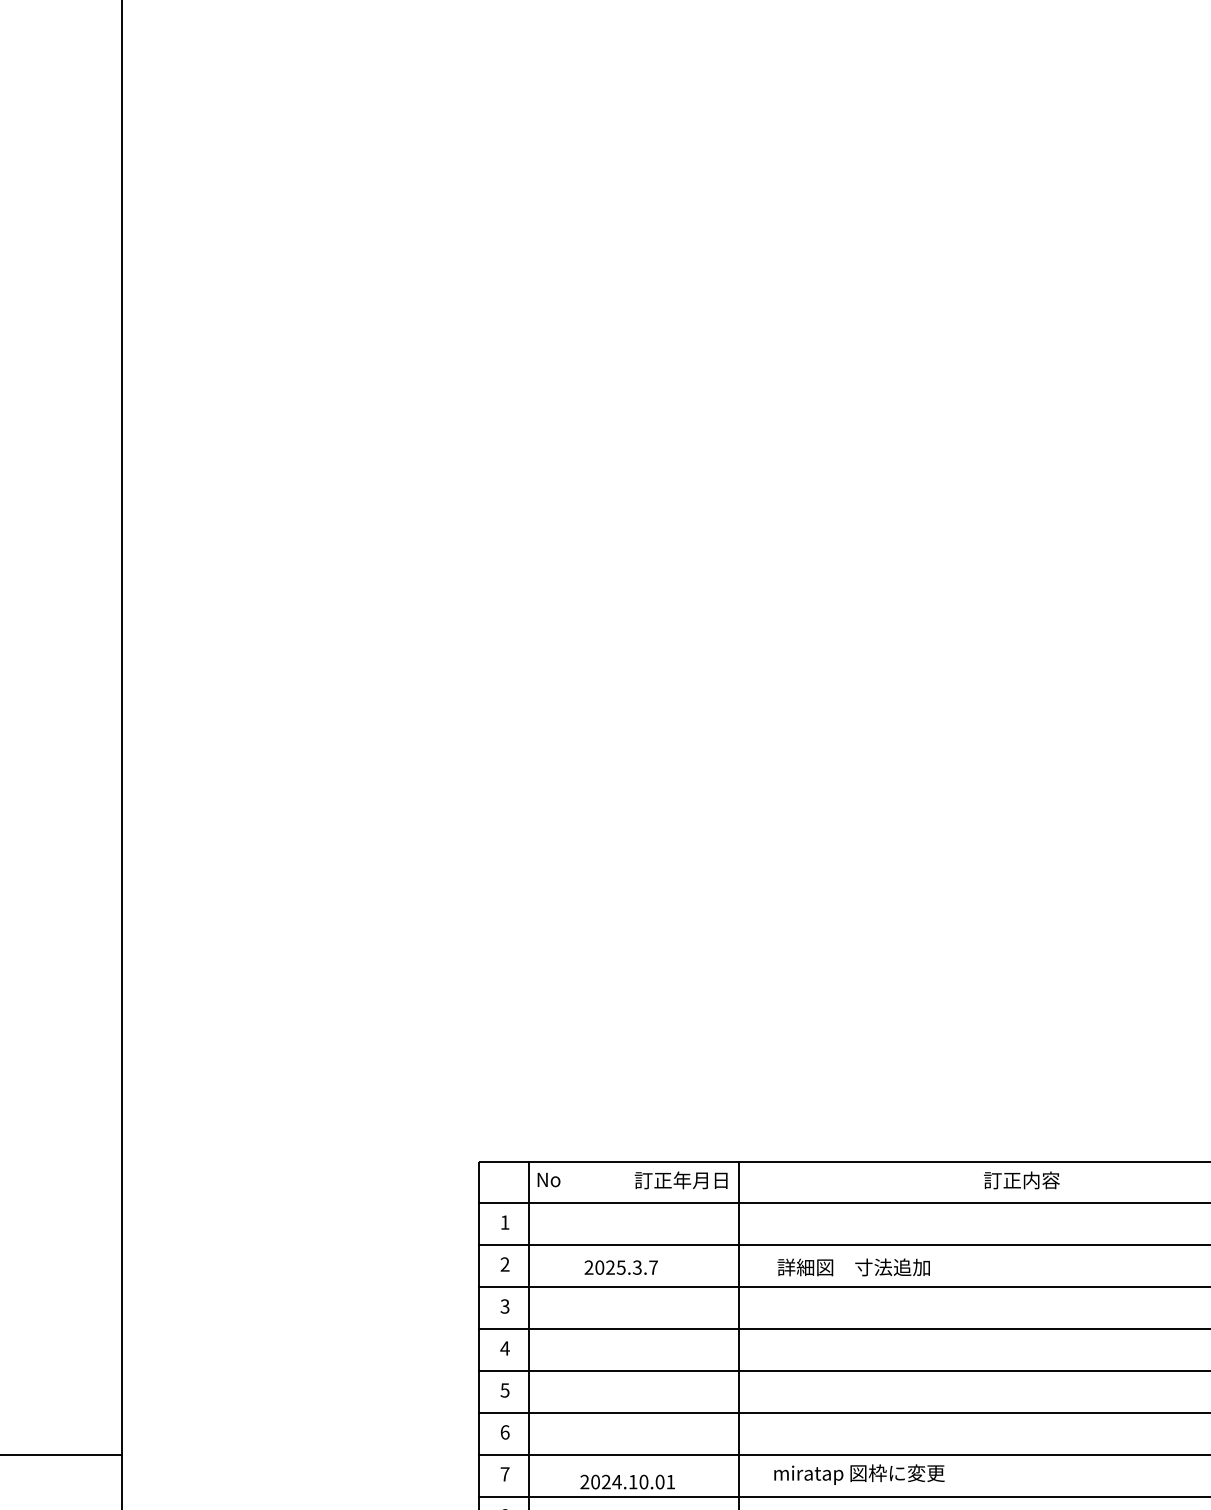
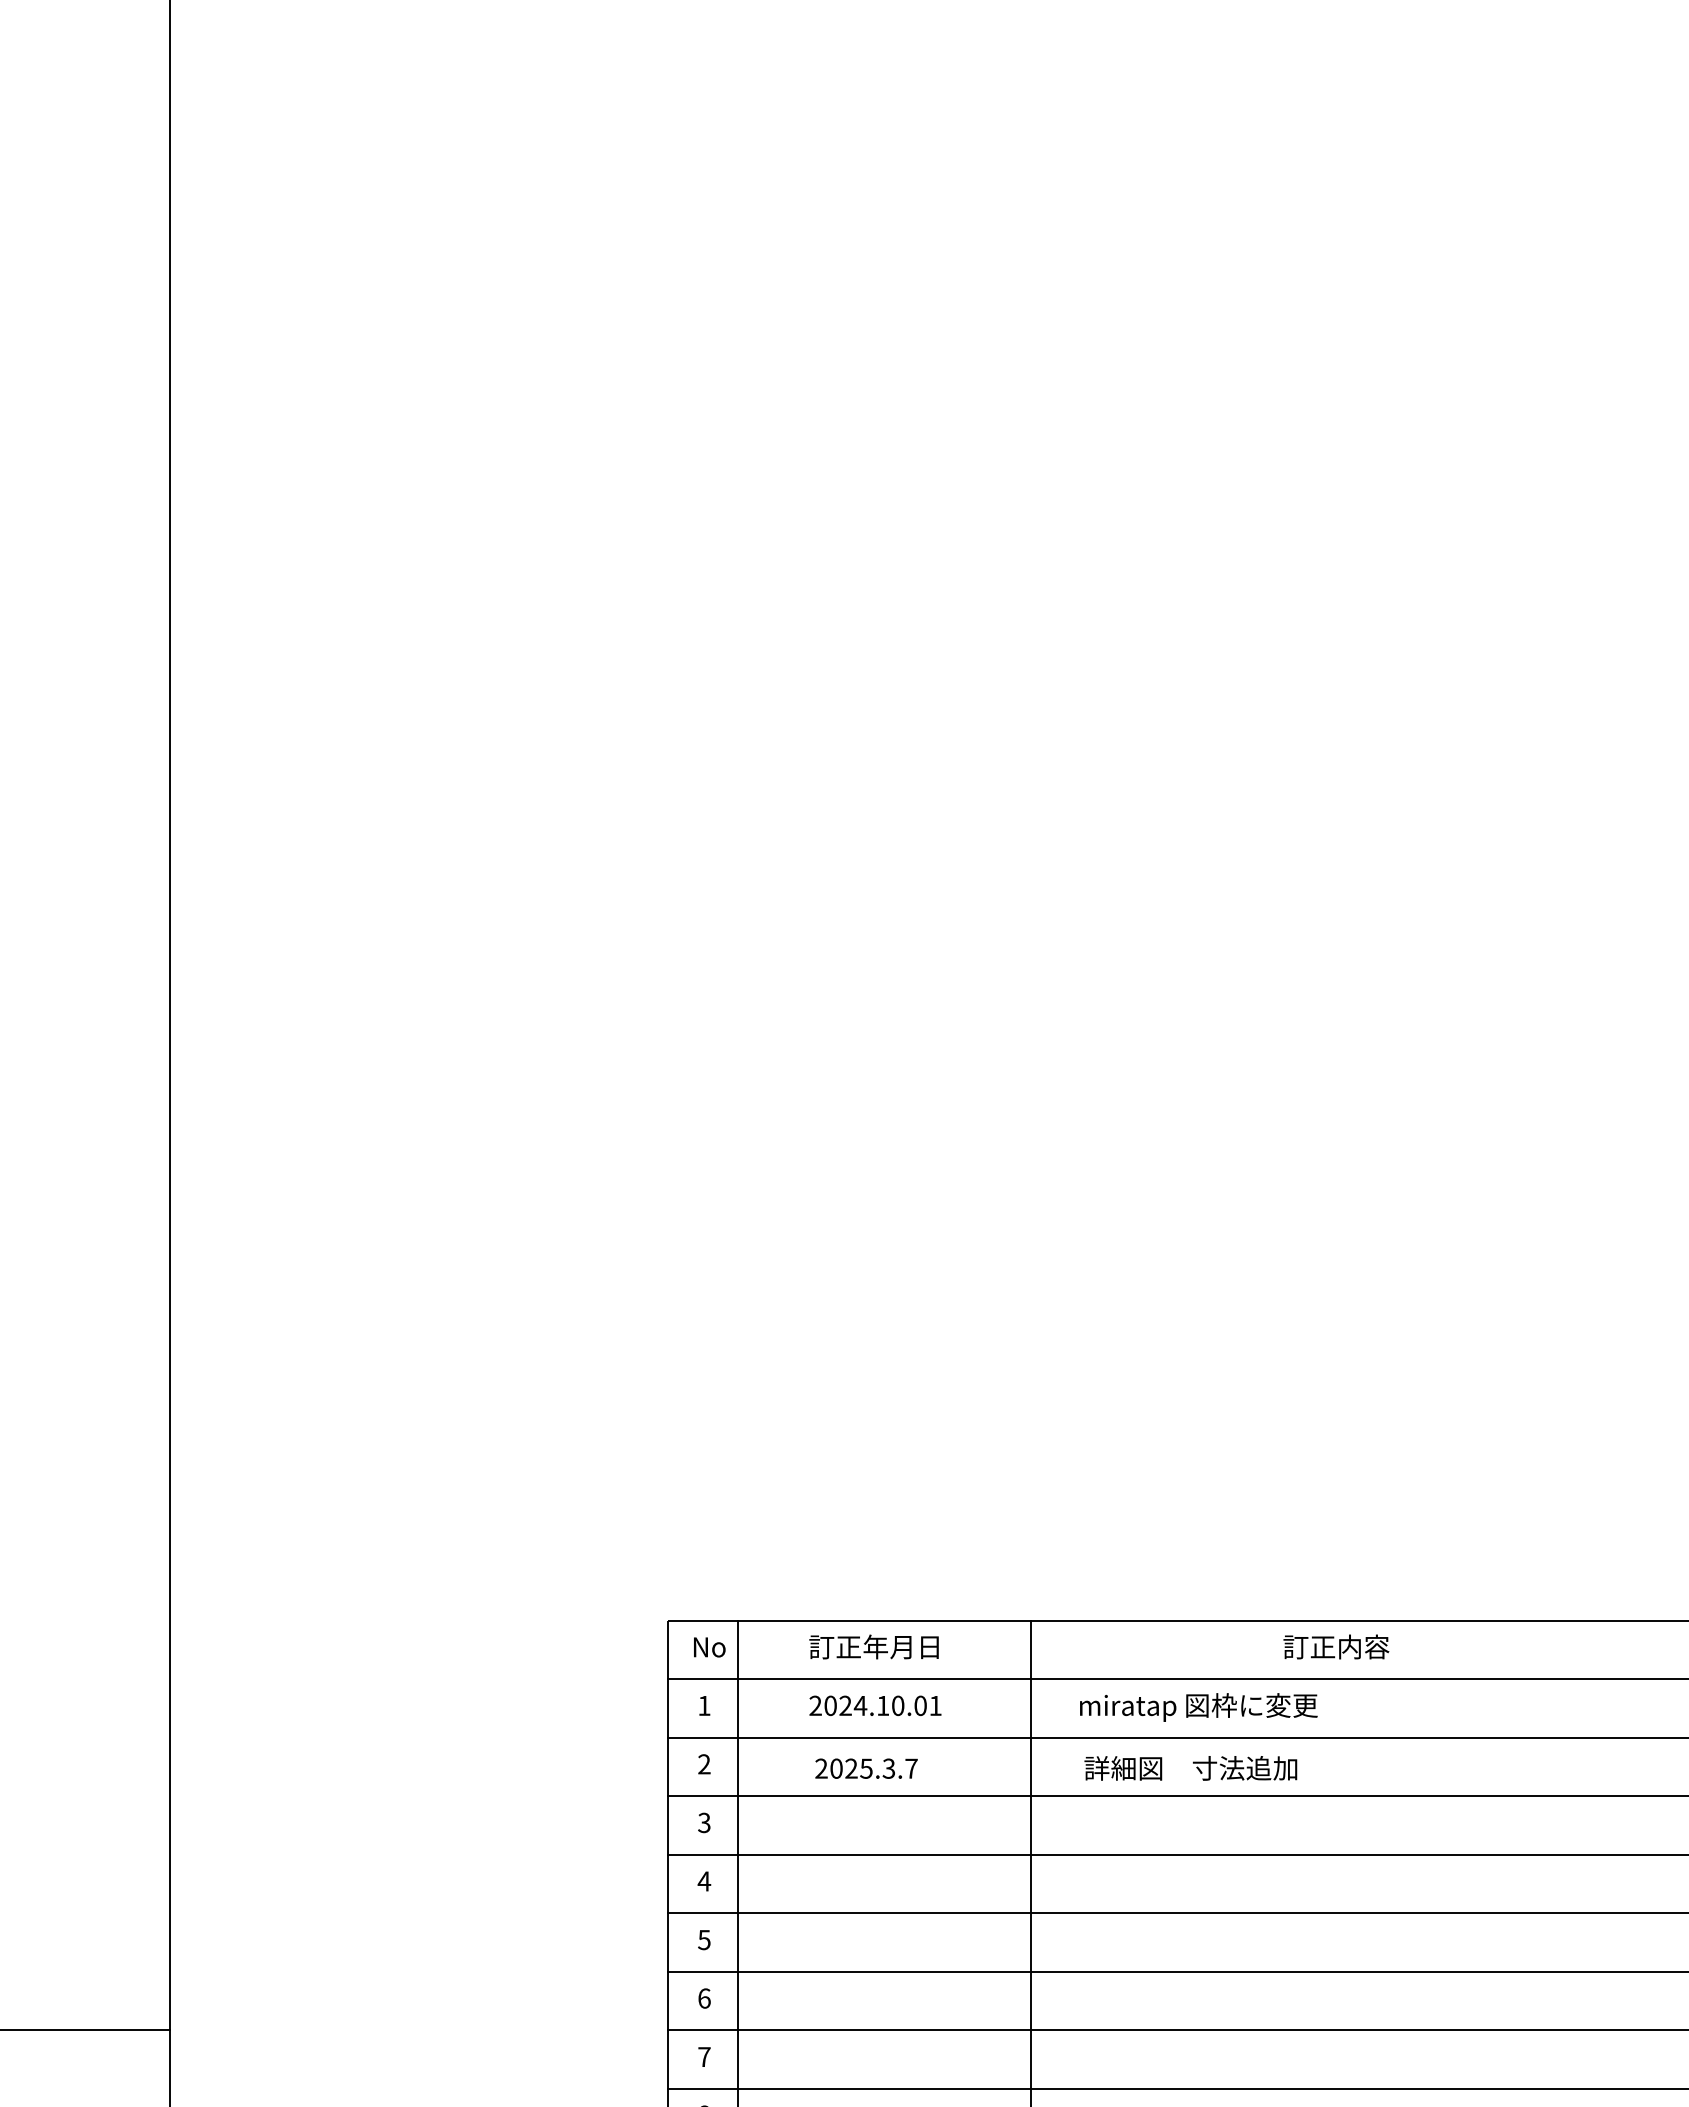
text: (548, 1180) -> (709, 1647), moved
text: (680, 1180) -> (873, 1646), moved
text: (1021, 1180) -> (1336, 1646), moved
text: (859, 1474) -> (1198, 1707), moved
text: (627, 1481) -> (875, 1705), moved

